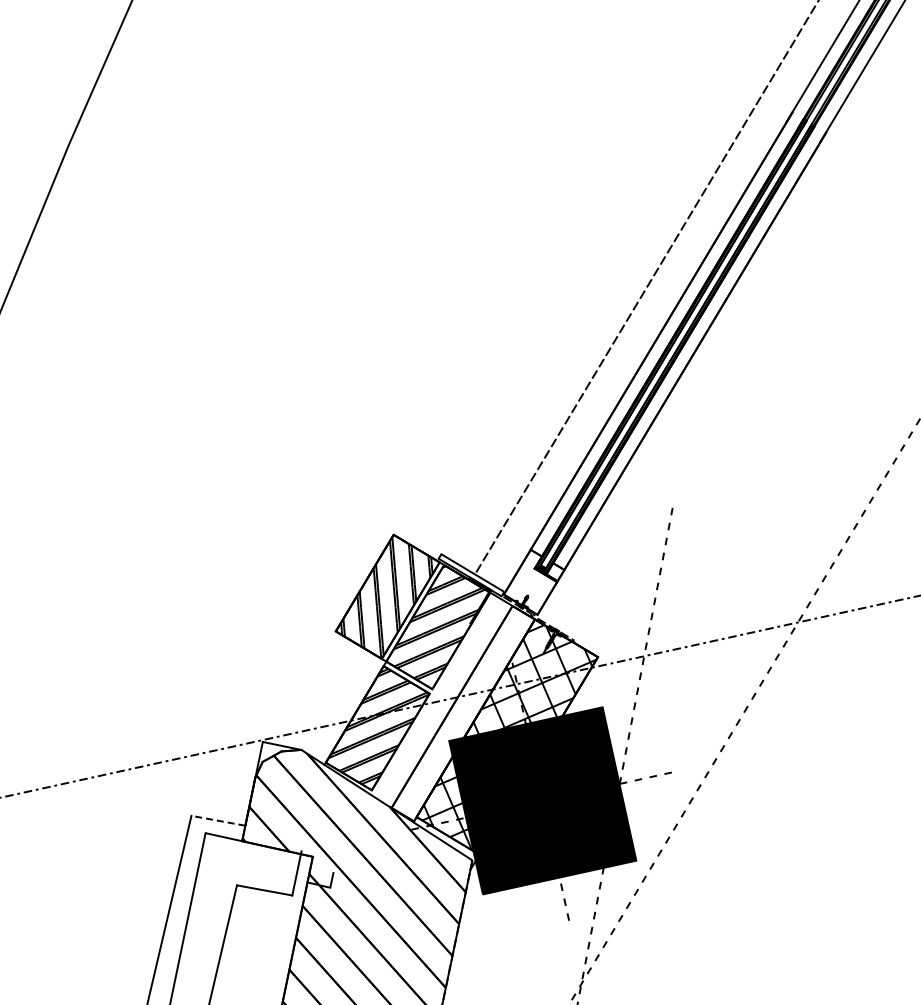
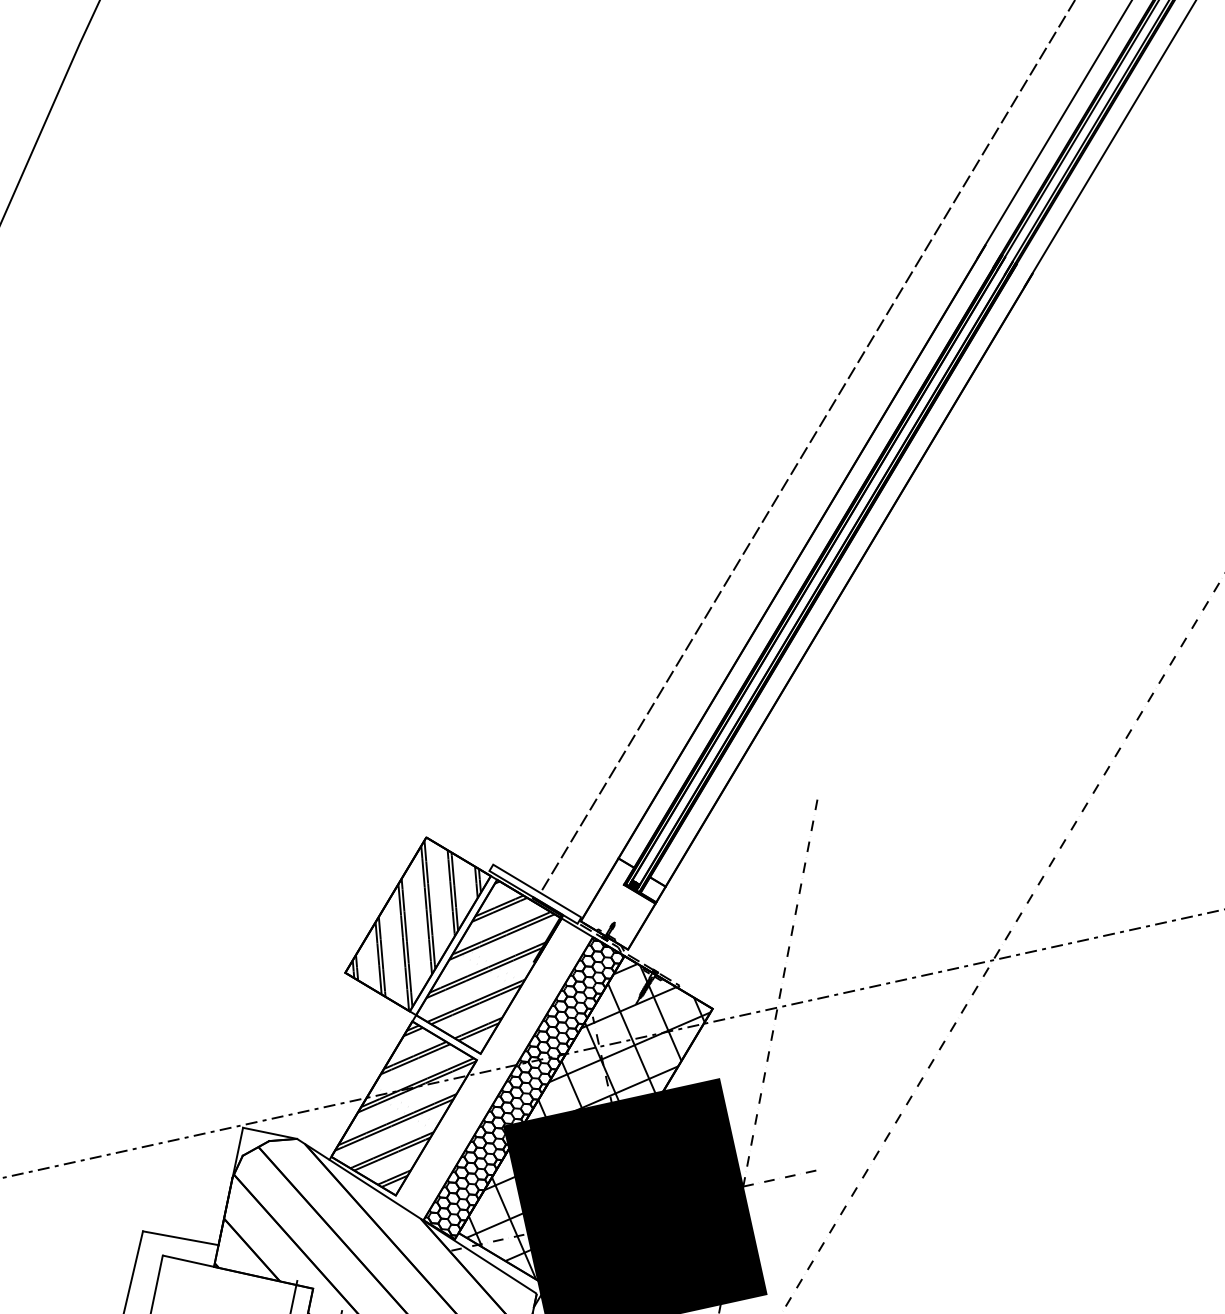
hatch: (463, 712) -> (524, 1086), added
line: (217, 820) -> (179, 1237), dashed -> solid

